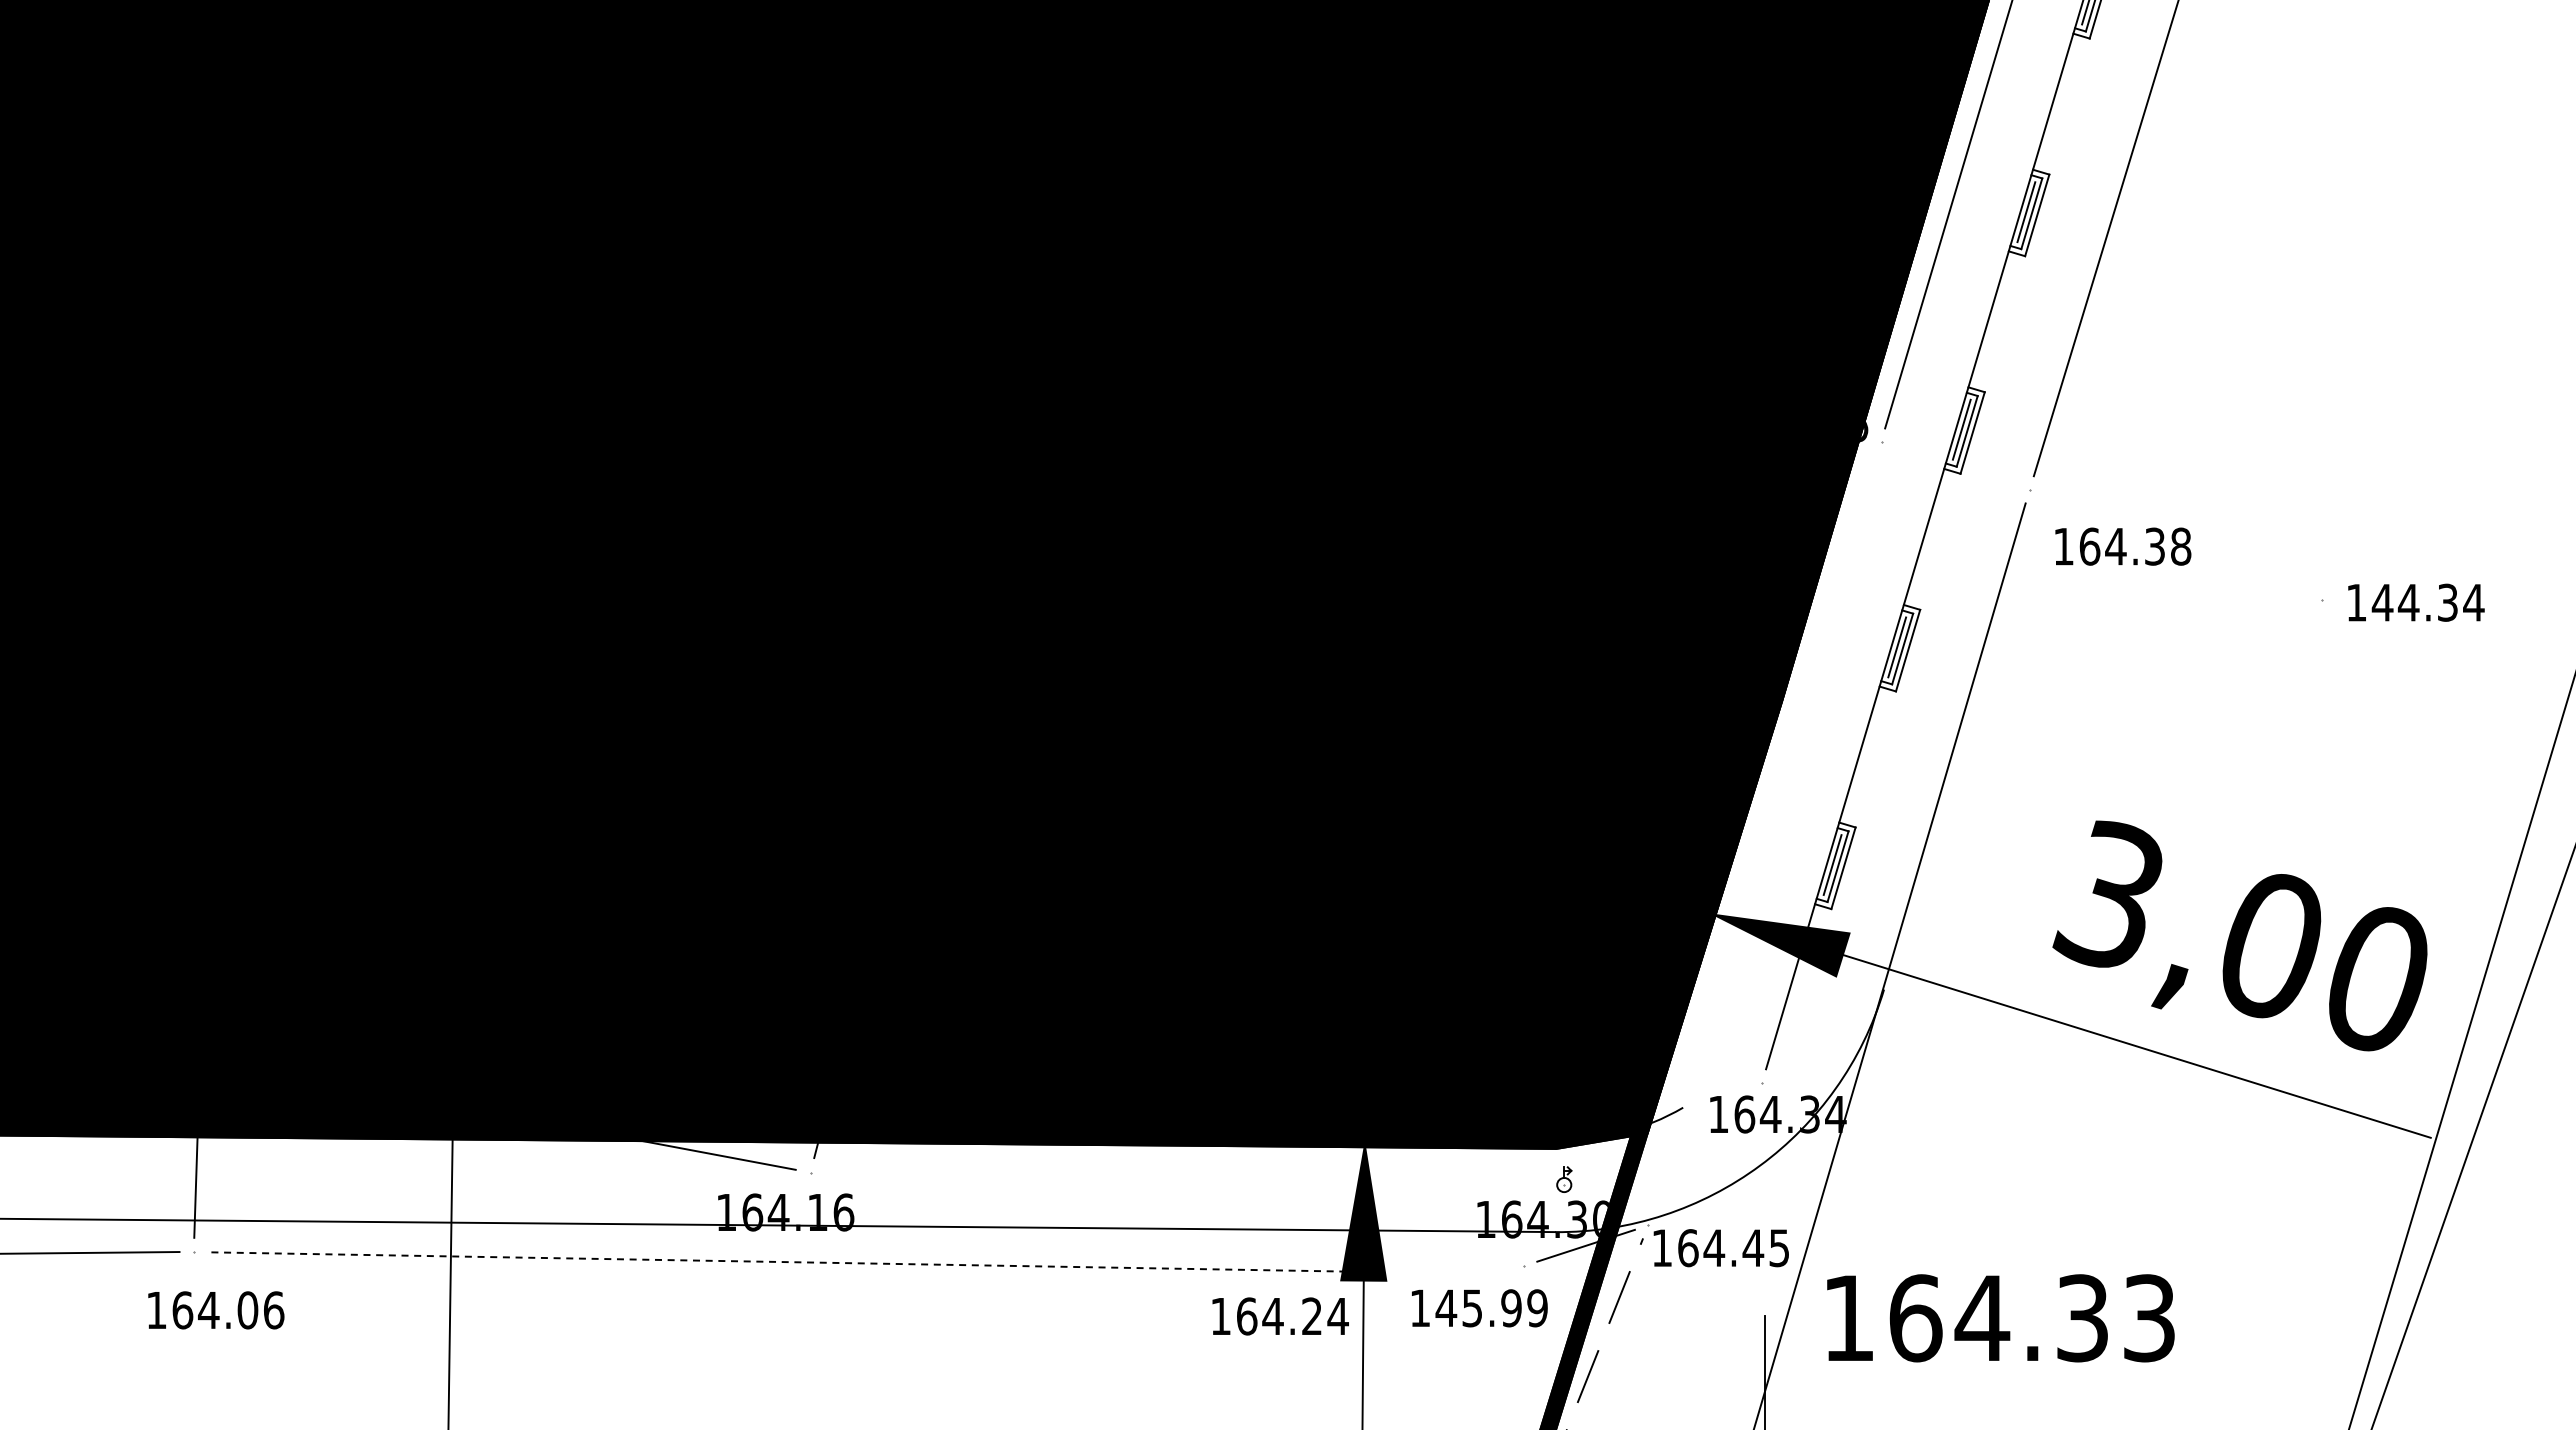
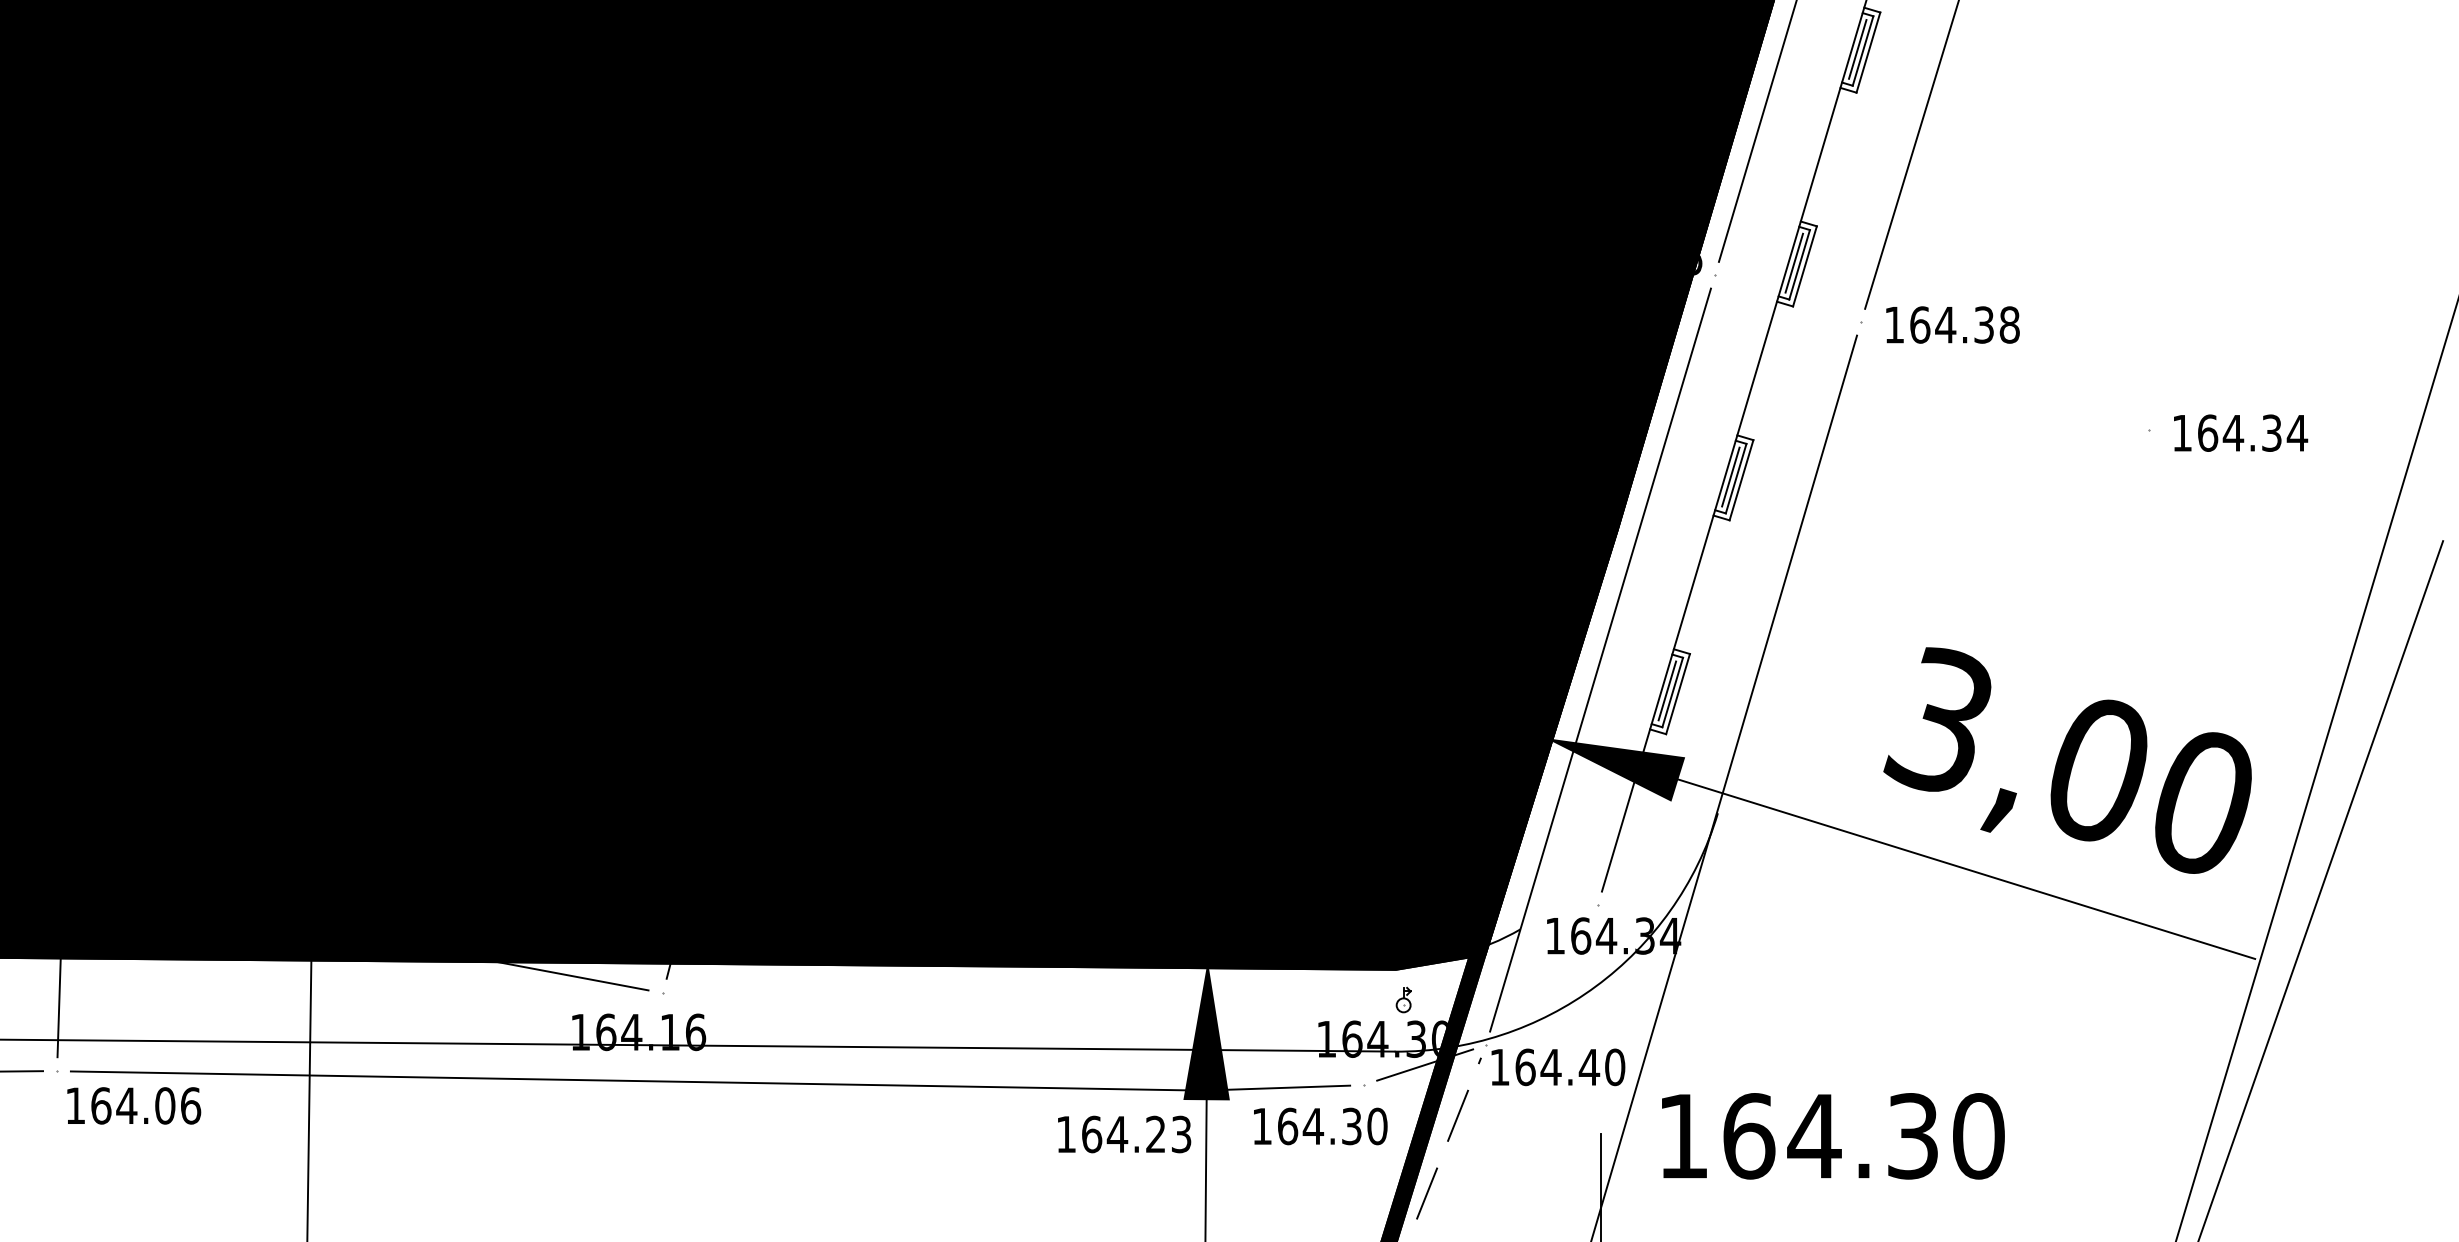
text: (2123, 546) -> (1953, 324), moved
text: (2382, 602) -> (2207, 432), 144.34 -> 164.34
line: (1764, 833) -> (1600, 659), added
text: (1779, 1248) -> (1615, 1067), 164.45 -> 164.40
line: (776, 1261) -> (629, 1080), dashed -> solid
line: (1441, 1268) -> (1283, 1087), added
text: (1491, 1308) -> (1332, 1126), 145.99 -> 164.30
text: (216, 1310) -> (134, 1106), moved
text: (1337, 1316) -> (1180, 1134), 164.24 -> 164.23
text: (2149, 1318) -> (1978, 1136), 164.33 -> 164.30

